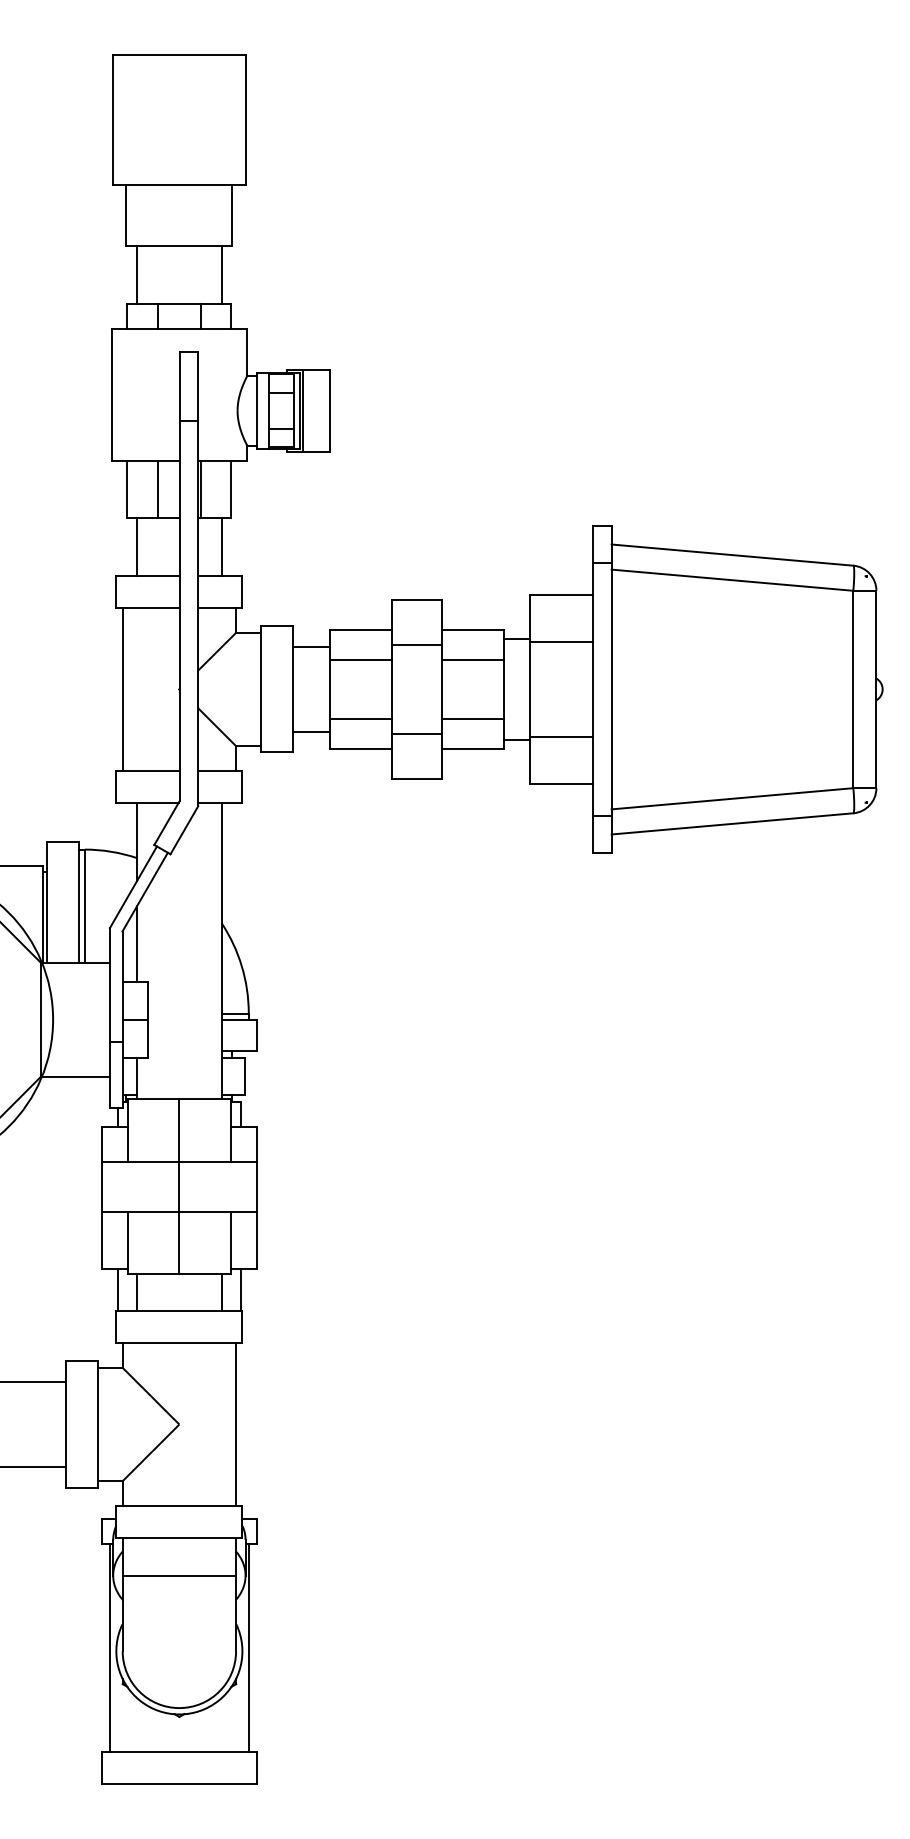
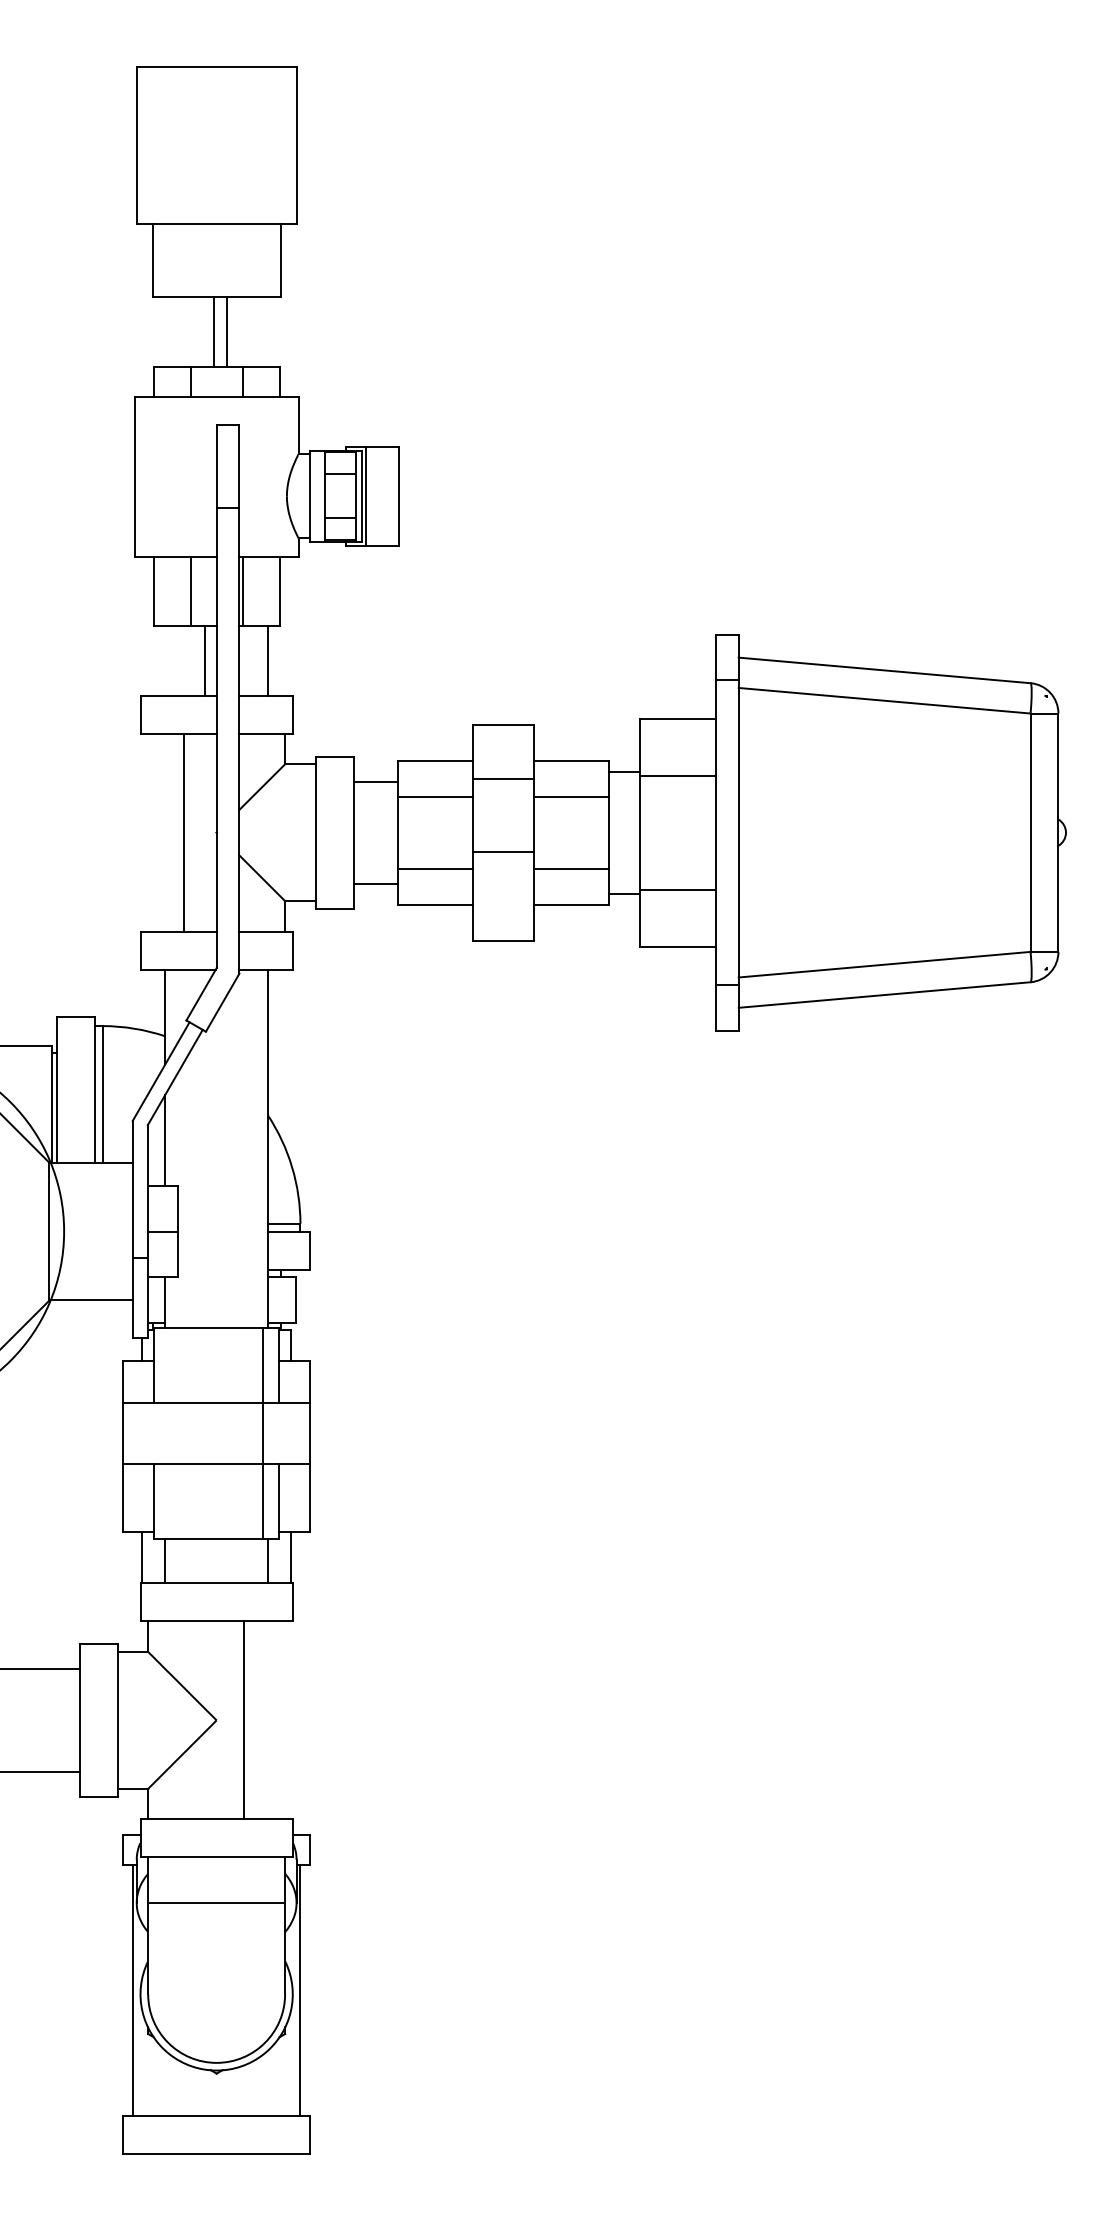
line: (137, 274) -> (214, 331), moved
line: (221, 274) -> (226, 331), moved
line: (137, 546) -> (205, 660), moved
line: (122, 689) -> (184, 832), moved
line: (416, 734) -> (503, 852), moved
line: (179, 1186) -> (262, 1432), moved
line: (236, 1424) -> (244, 1720), moved

